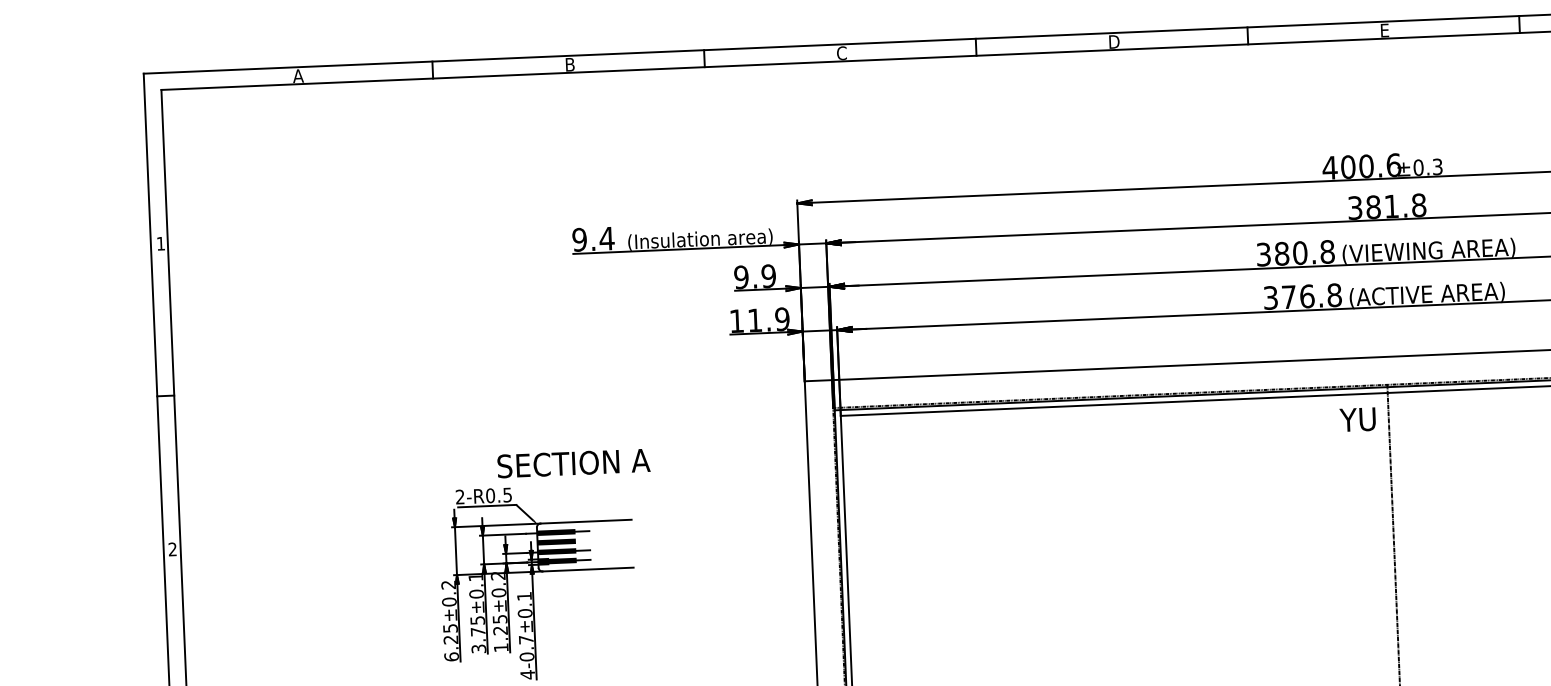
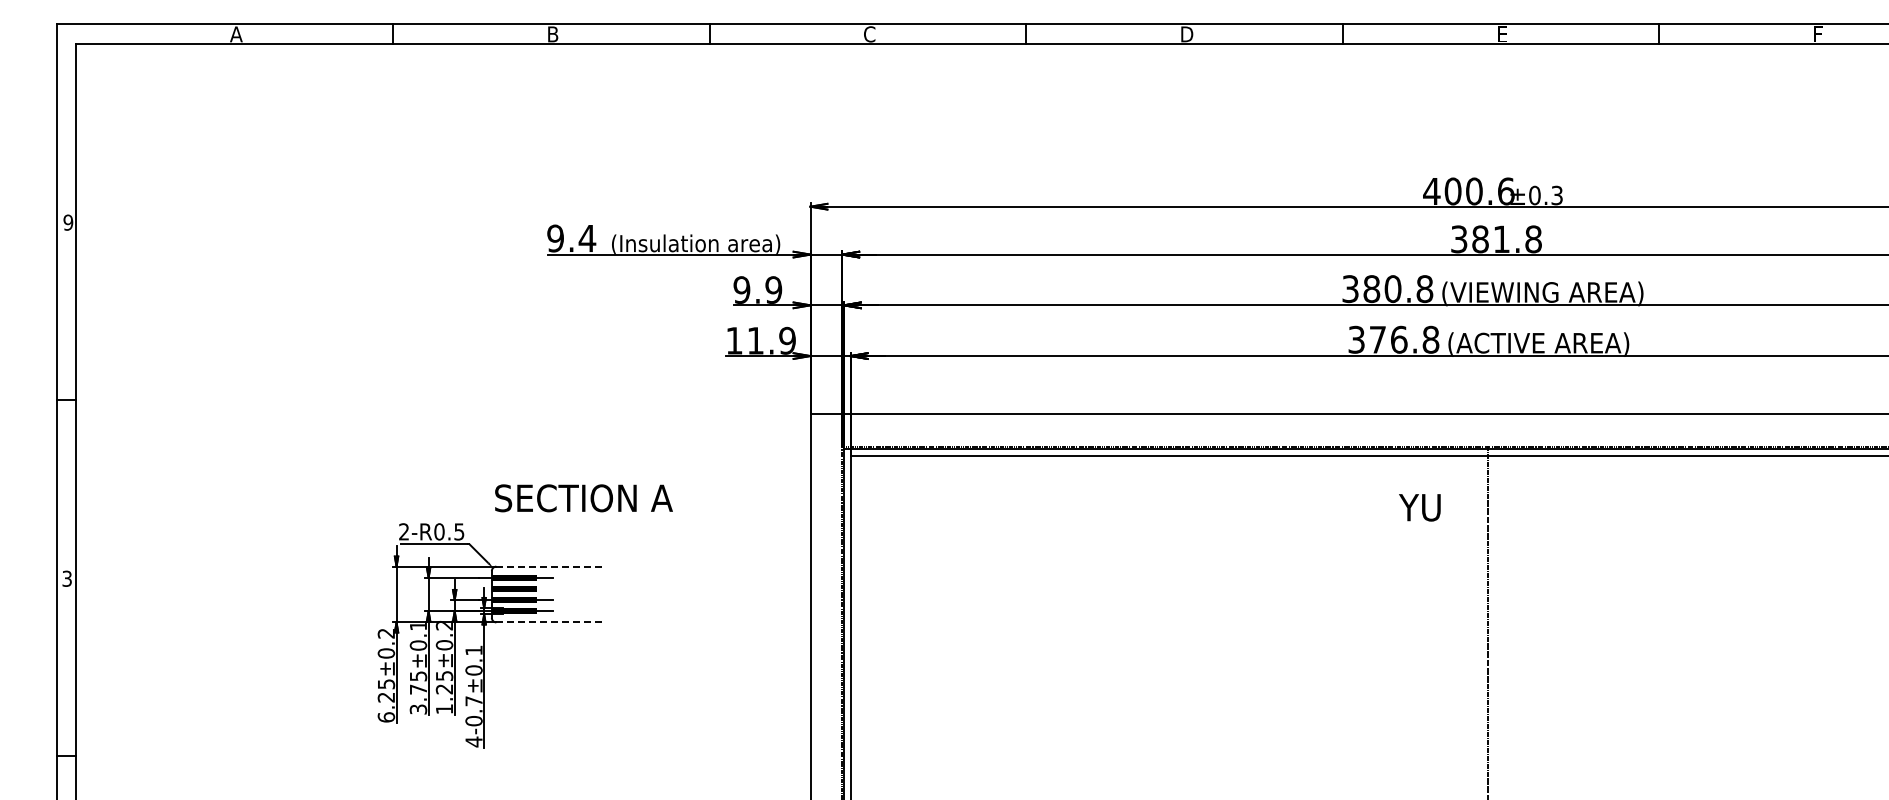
text: (161, 243) -> (68, 222), 1 -> 9
text: (1357, 419) -> (1419, 507), moved
text: (573, 463) -> (583, 498), moved
line: (586, 521) -> (549, 566), solid -> dashed
text: (172, 549) -> (66, 578), 2 -> 3
line: (588, 569) -> (549, 622), solid -> dashed

